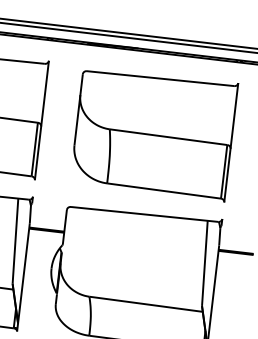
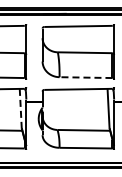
line: (162, 190) -> (85, 77), solid -> dashed
line: (14, 241) -> (20, 108), solid -> dashed

